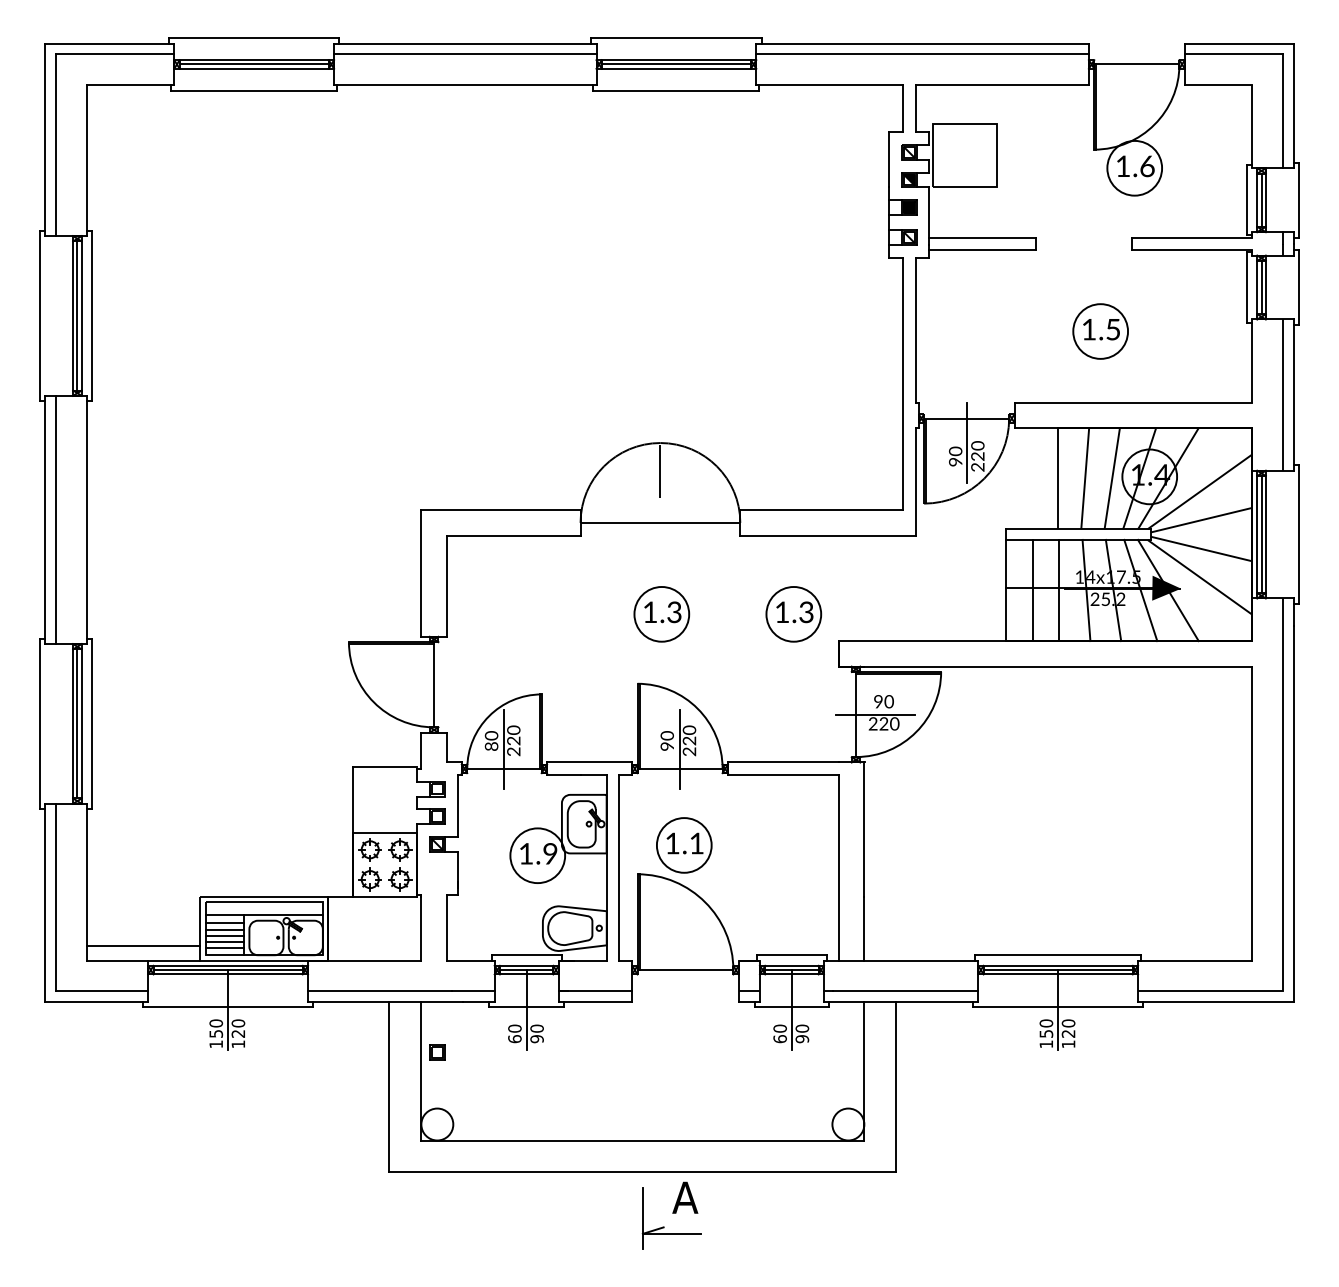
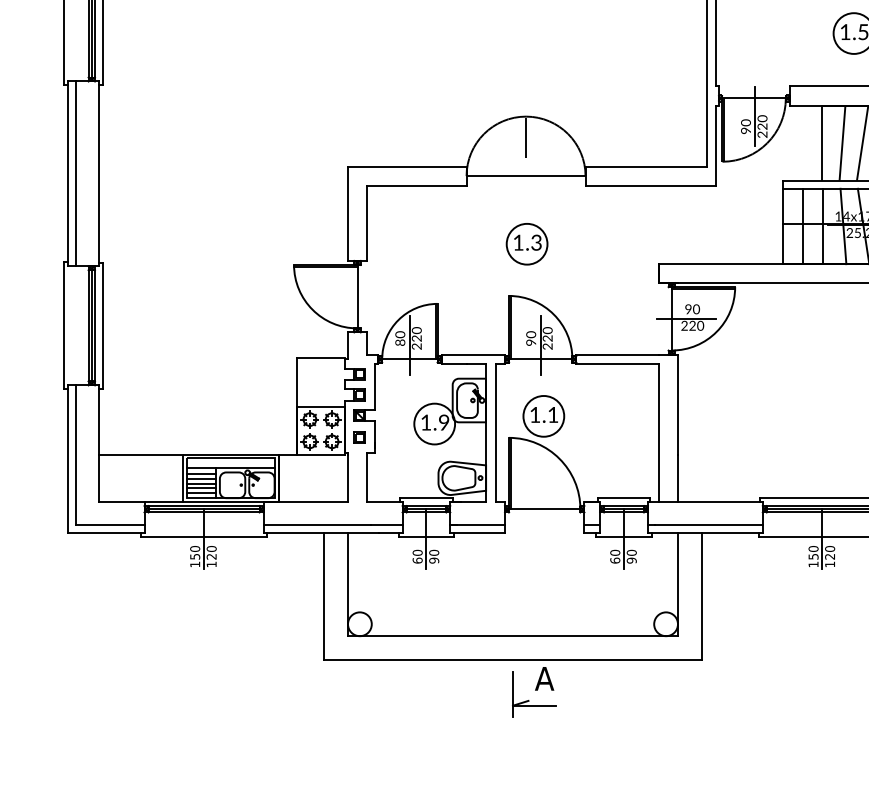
part: (793, 614) -> (625, 244), removed
line: (143, 945) -> (141, 454), moved
part: (437, 1052) -> (360, 438), moved

